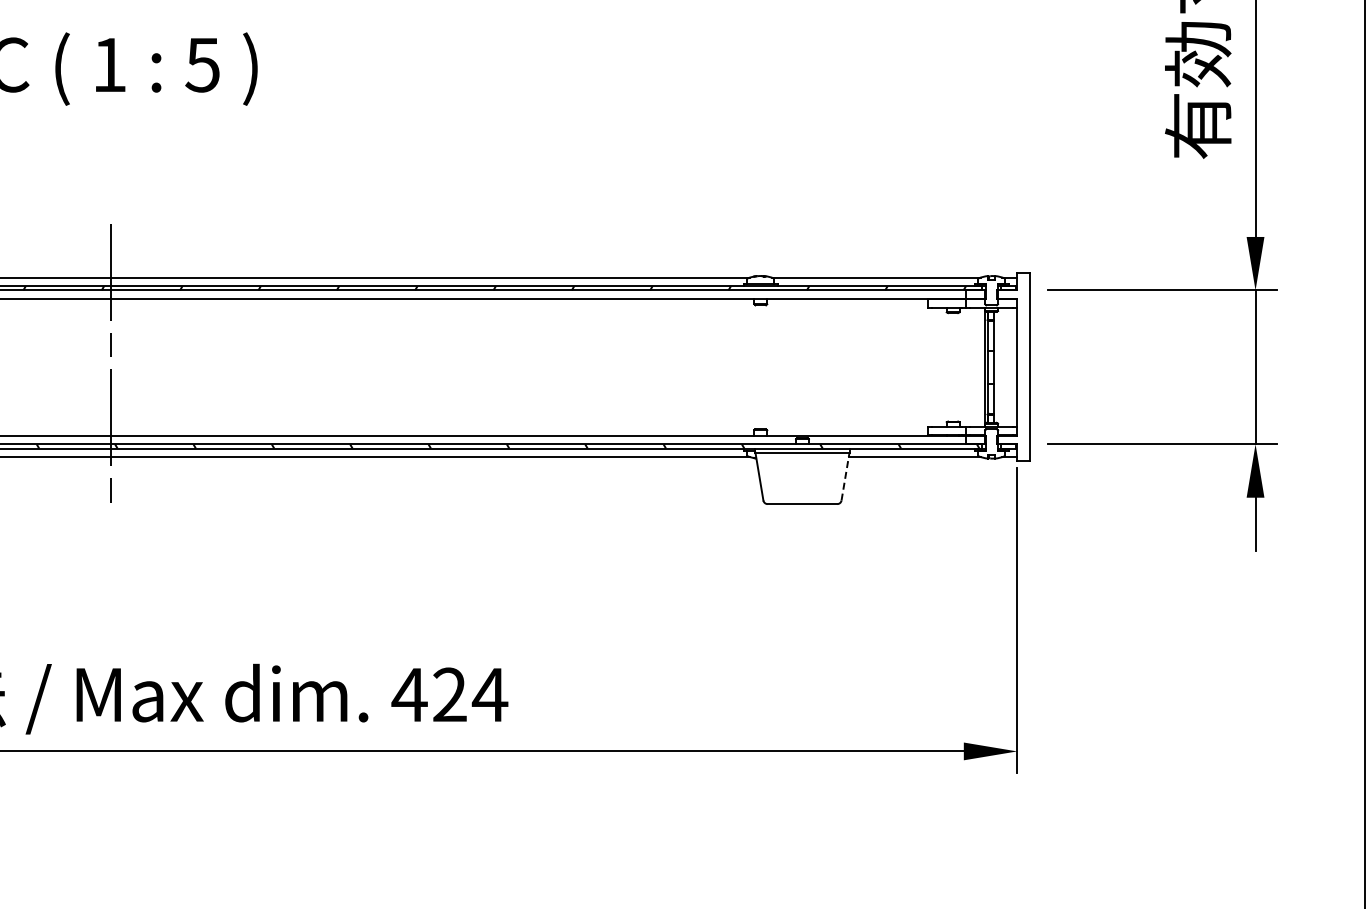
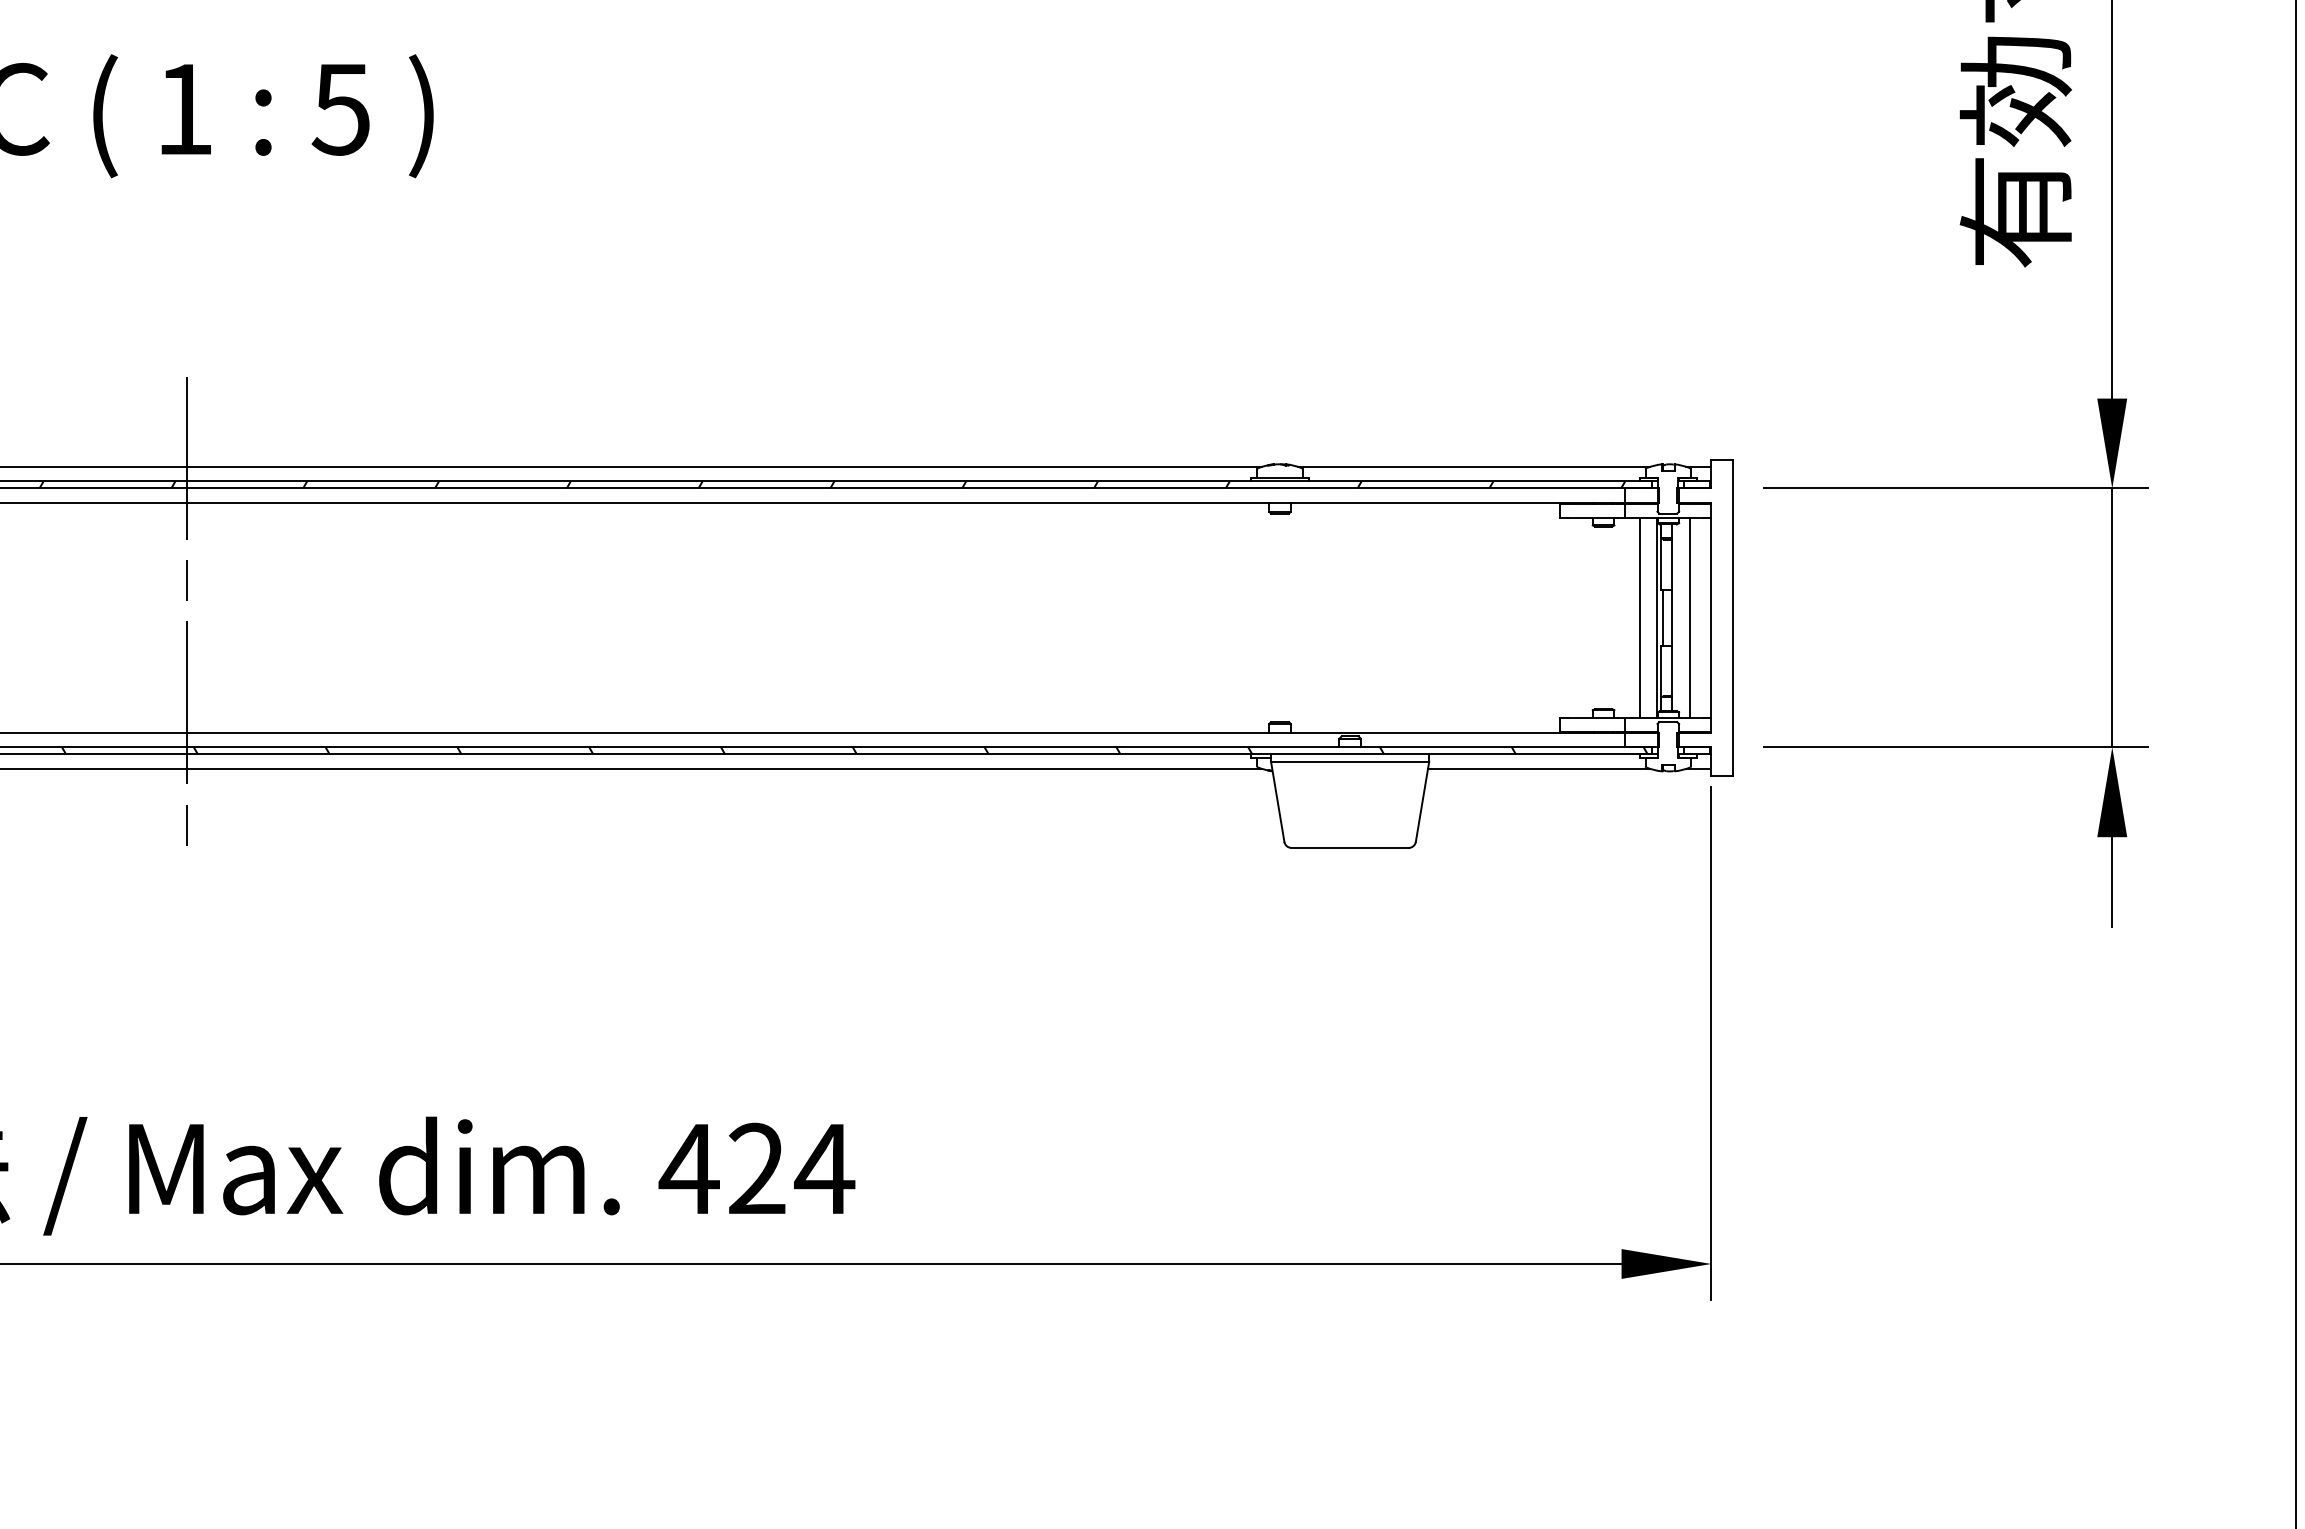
line: (974, 366) -> (1639, 616), added
line: (1004, 366) -> (1689, 616), added
line: (845, 476) -> (1422, 801), dashed -> solid

